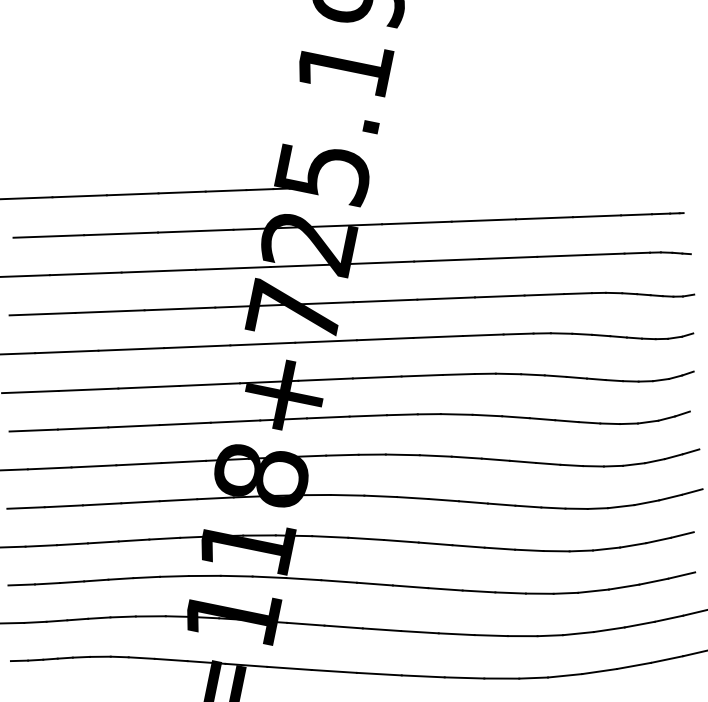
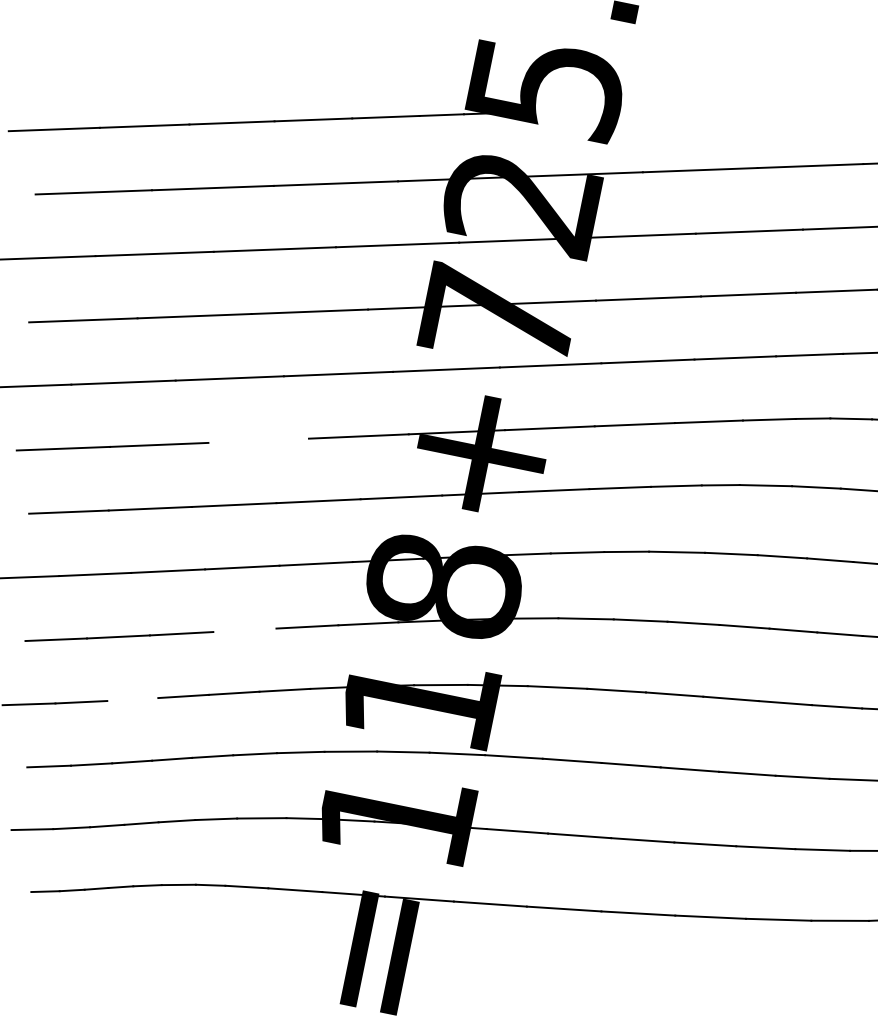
line: (148, 386) -> (258, 439), removed
line: (140, 502) -> (244, 630), removed
line: (72, 544) -> (132, 699), removed

